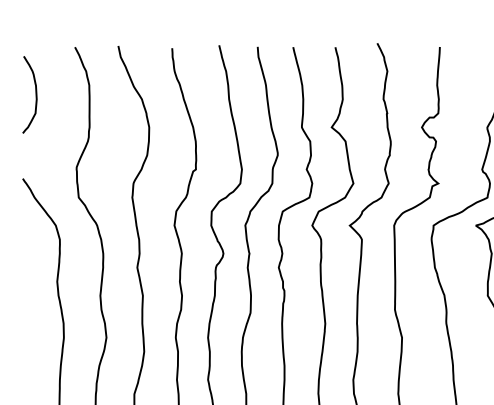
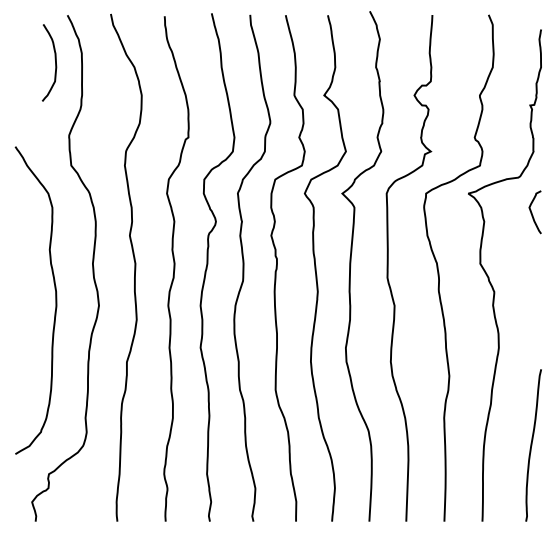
curve: (35, 94) -> (55, 62), moved

